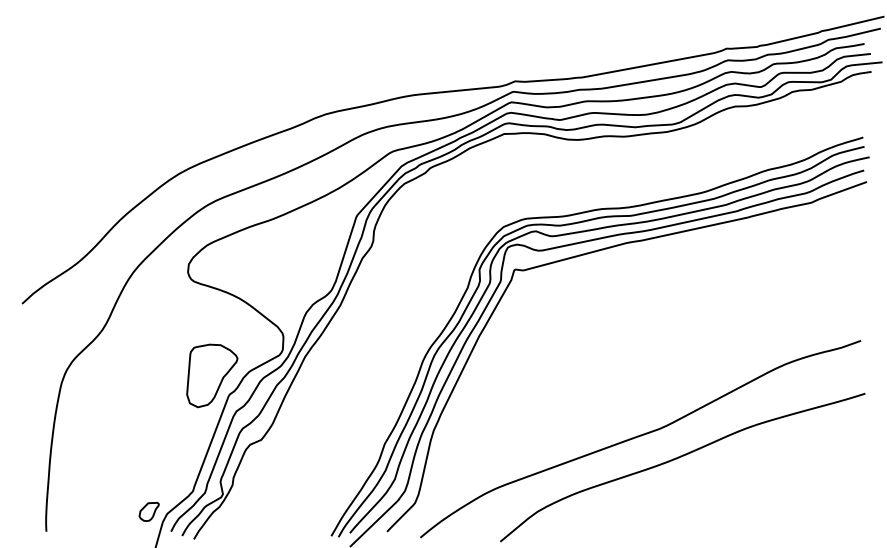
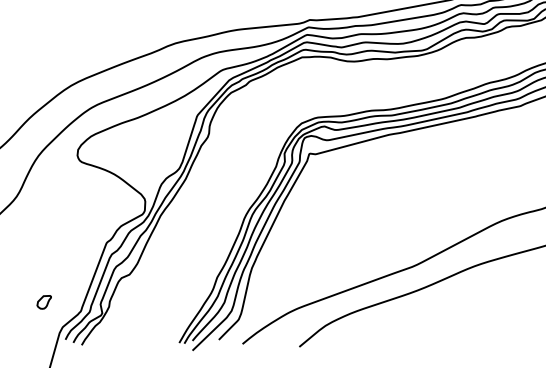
part: (212, 375) -> (94, 228), removed
part: (148, 511) -> (43, 302), moved

